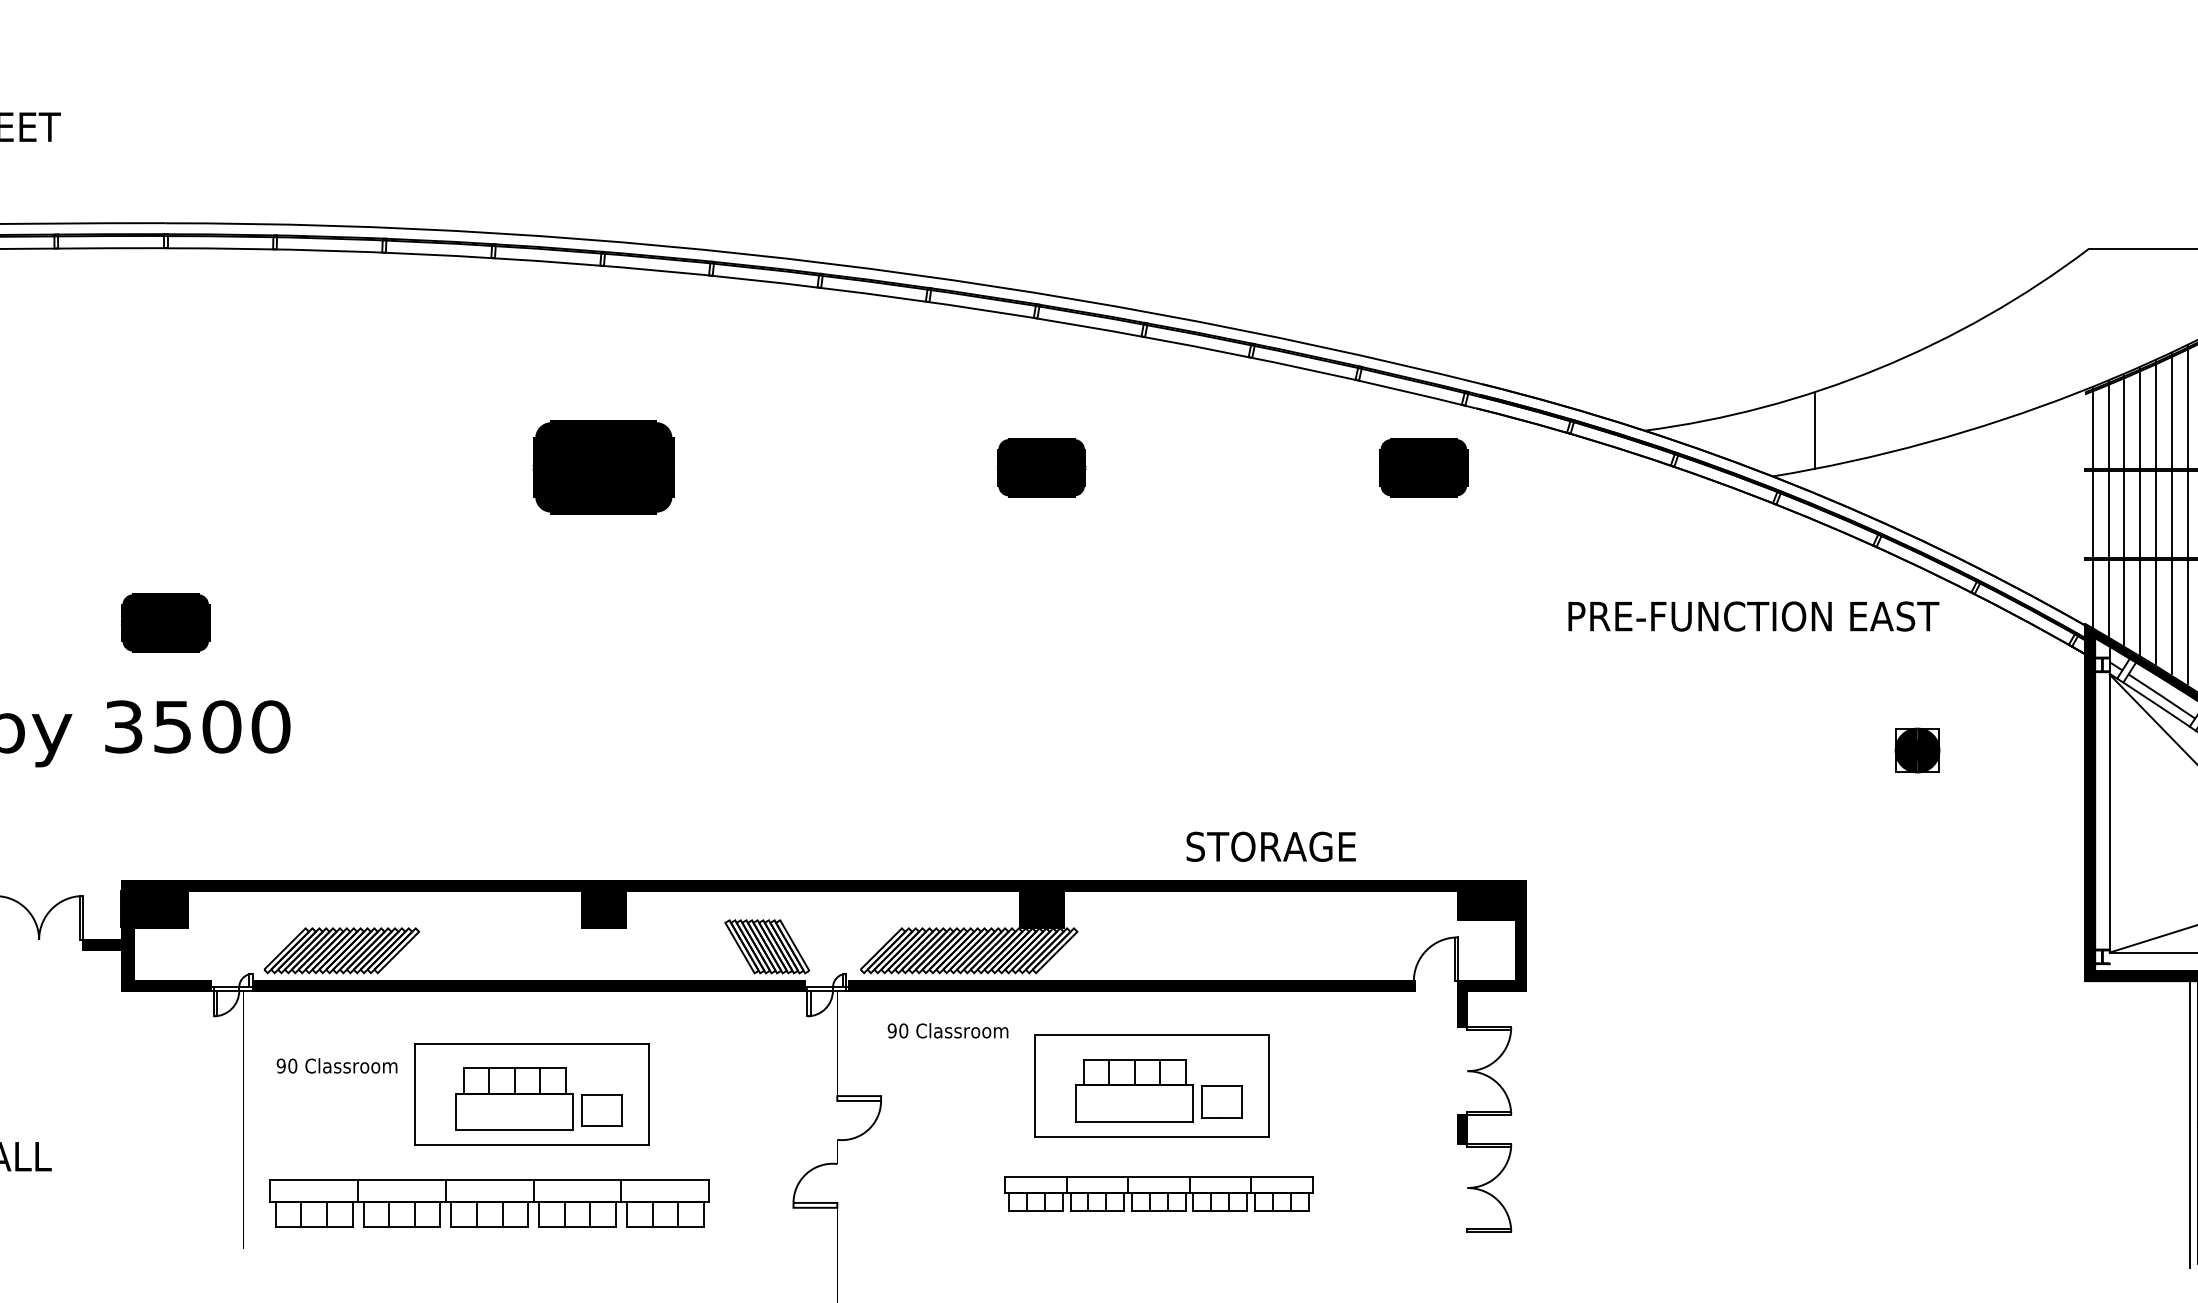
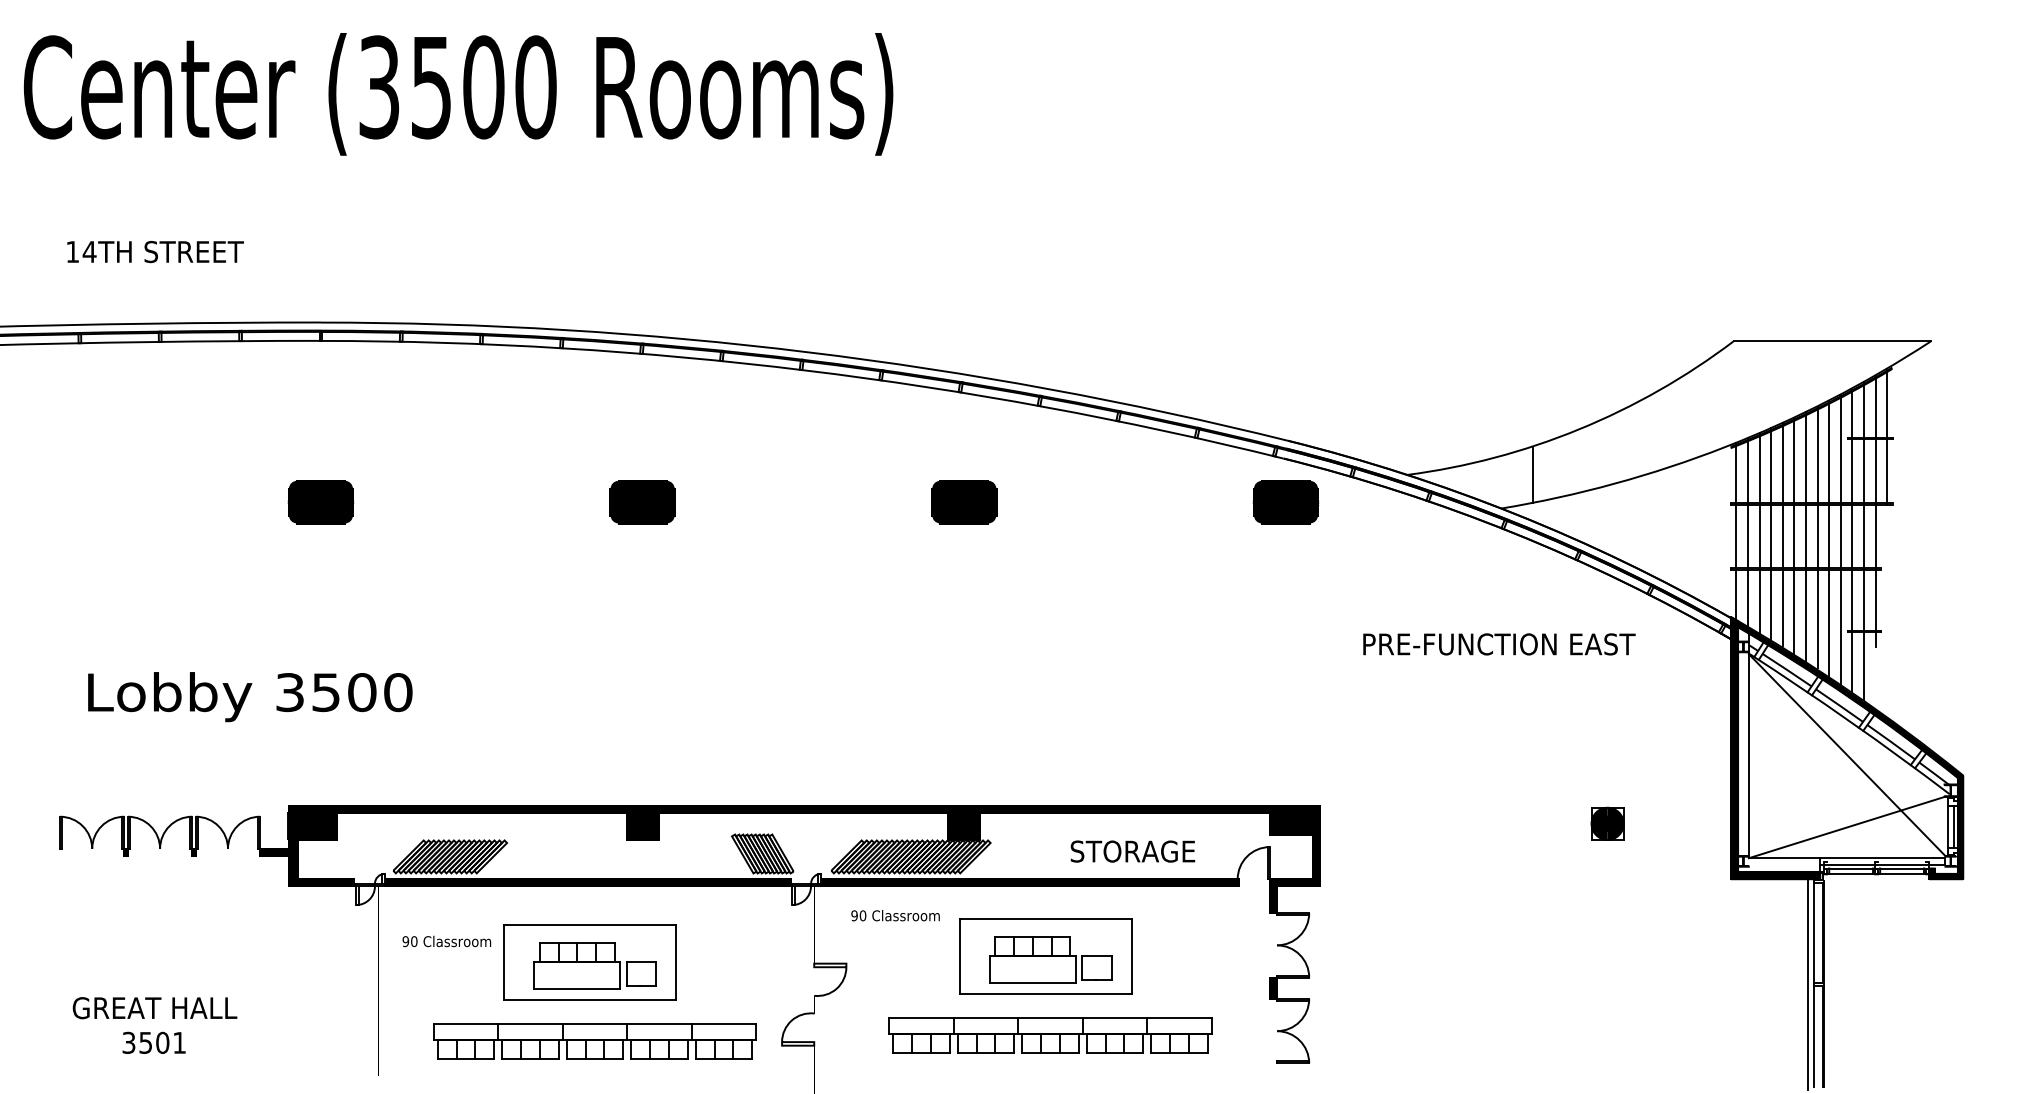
part: (603, 468) -> (642, 502), size x0.62
part: (1423, 468) -> (1285, 502), moved
text: (1753, 616) -> (1499, 644), moved
part: (165, 623) -> (320, 502), moved
part: (1917, 750) -> (1607, 823), moved
text: (1270, 846) -> (1132, 851), moved
part: (1158, 1193) -> (1050, 1035), size x1.43
part: (489, 1203) -> (594, 1041), moved

